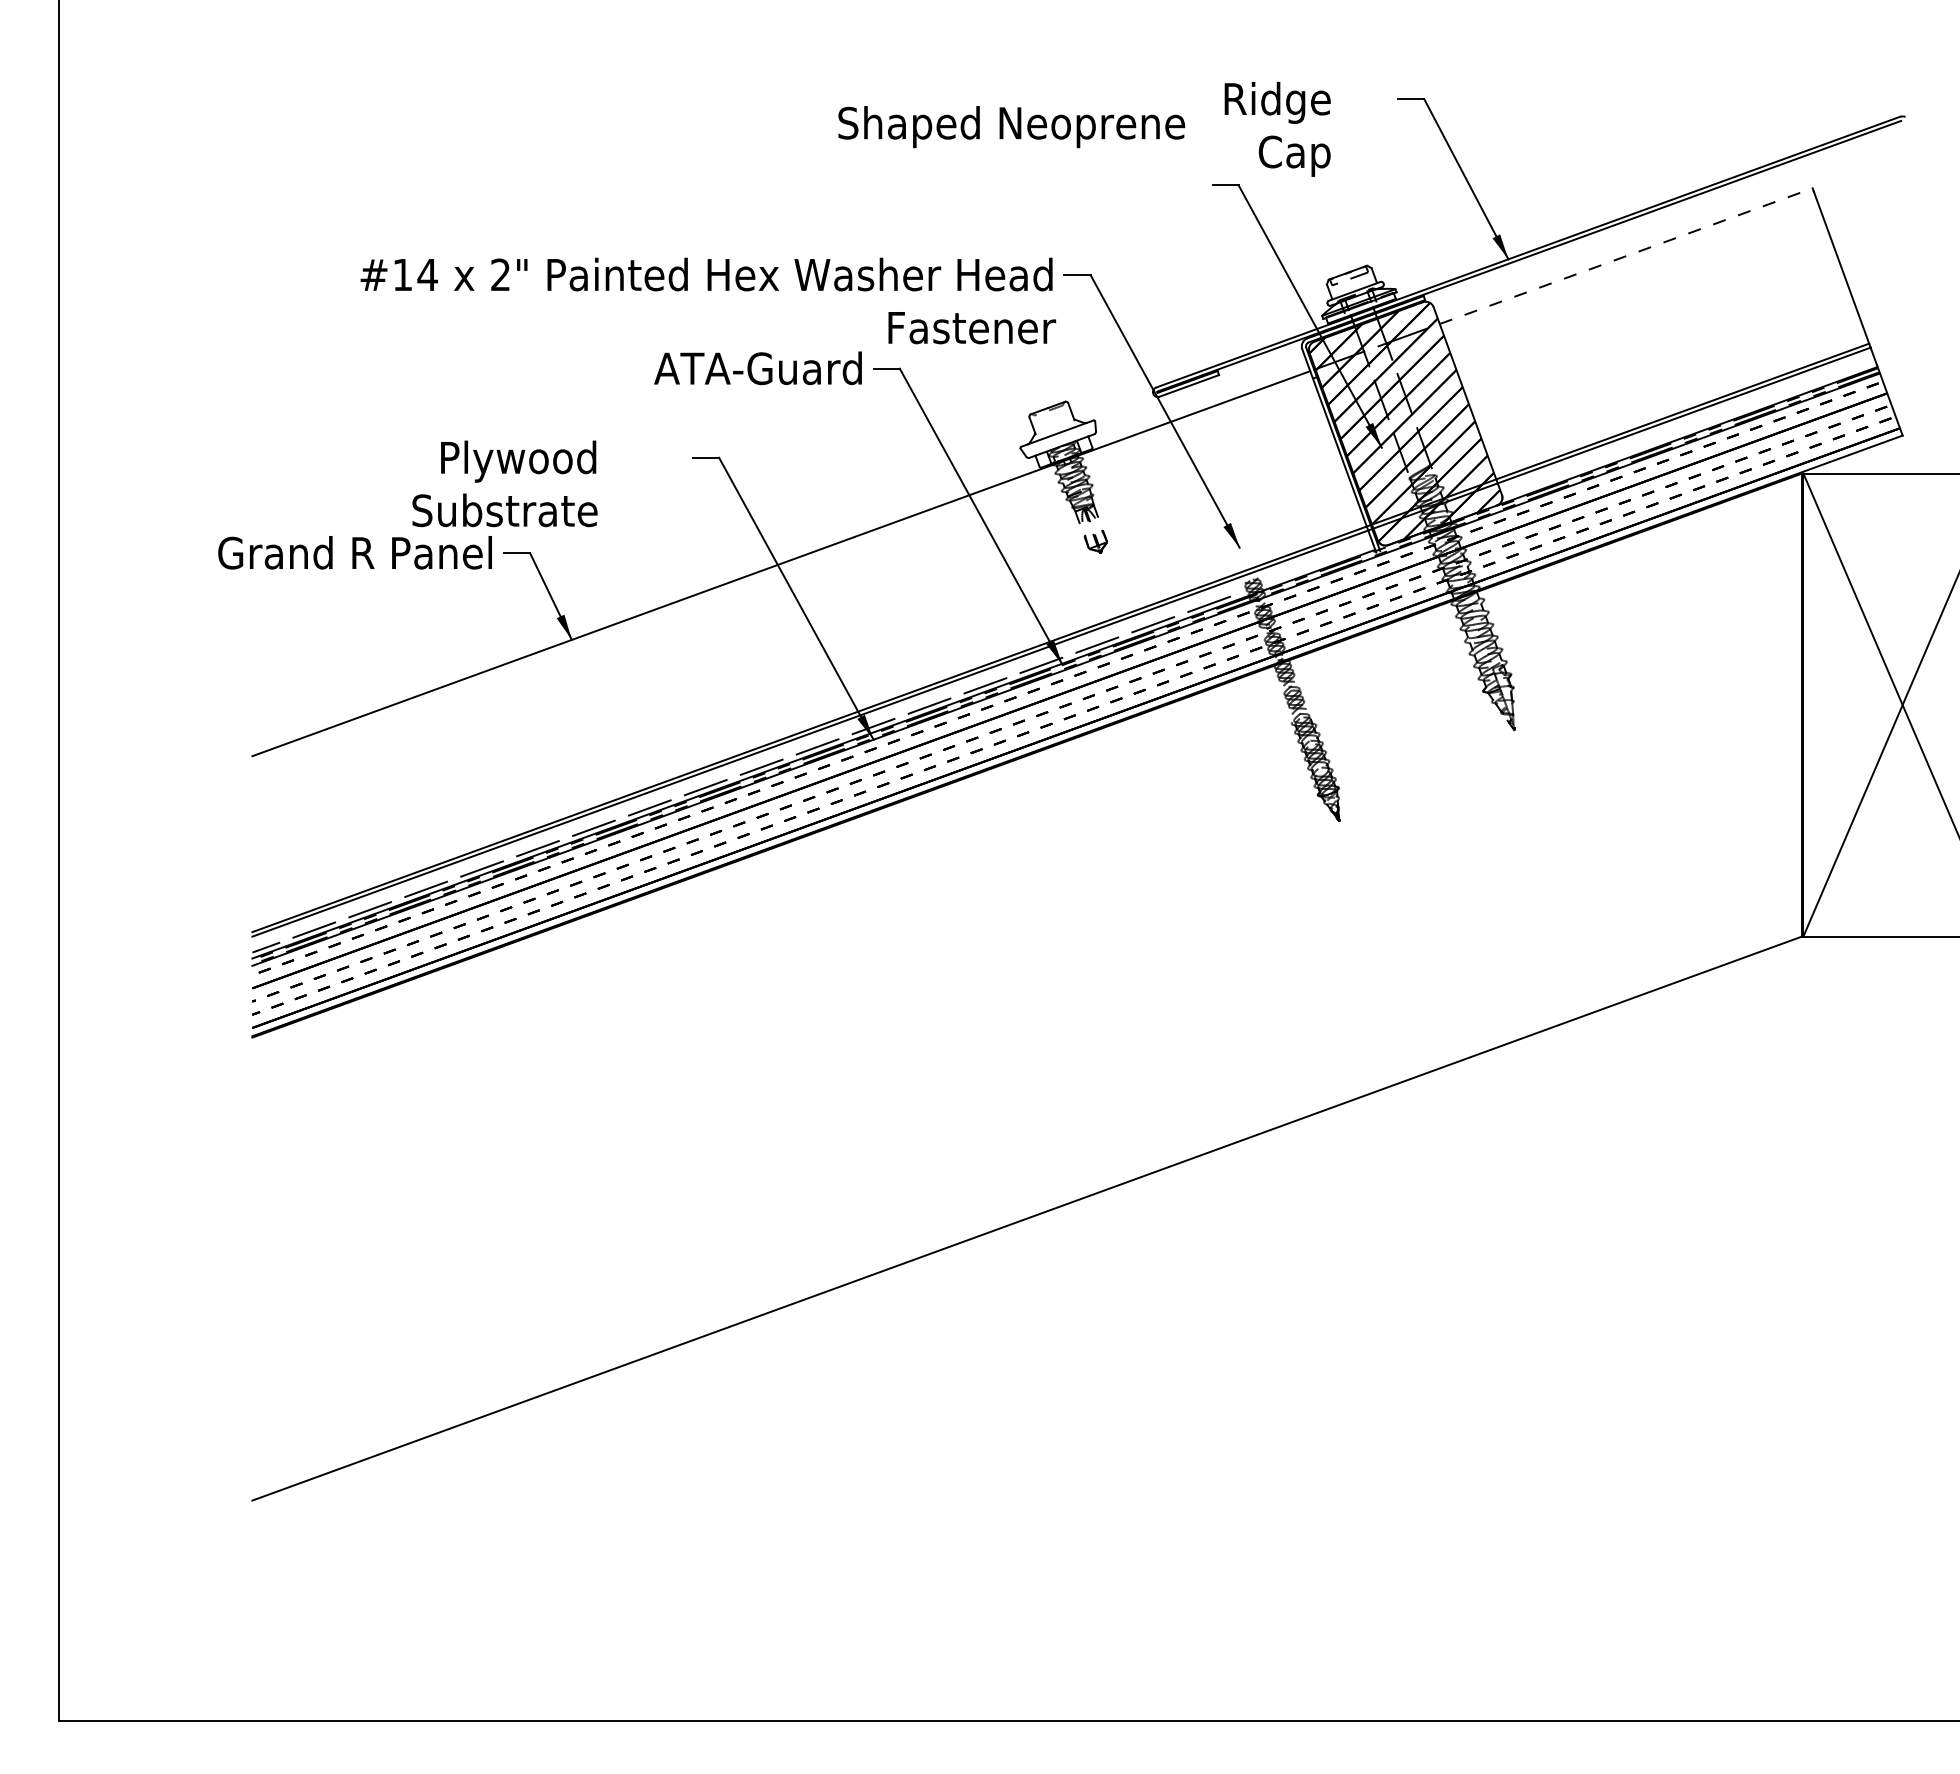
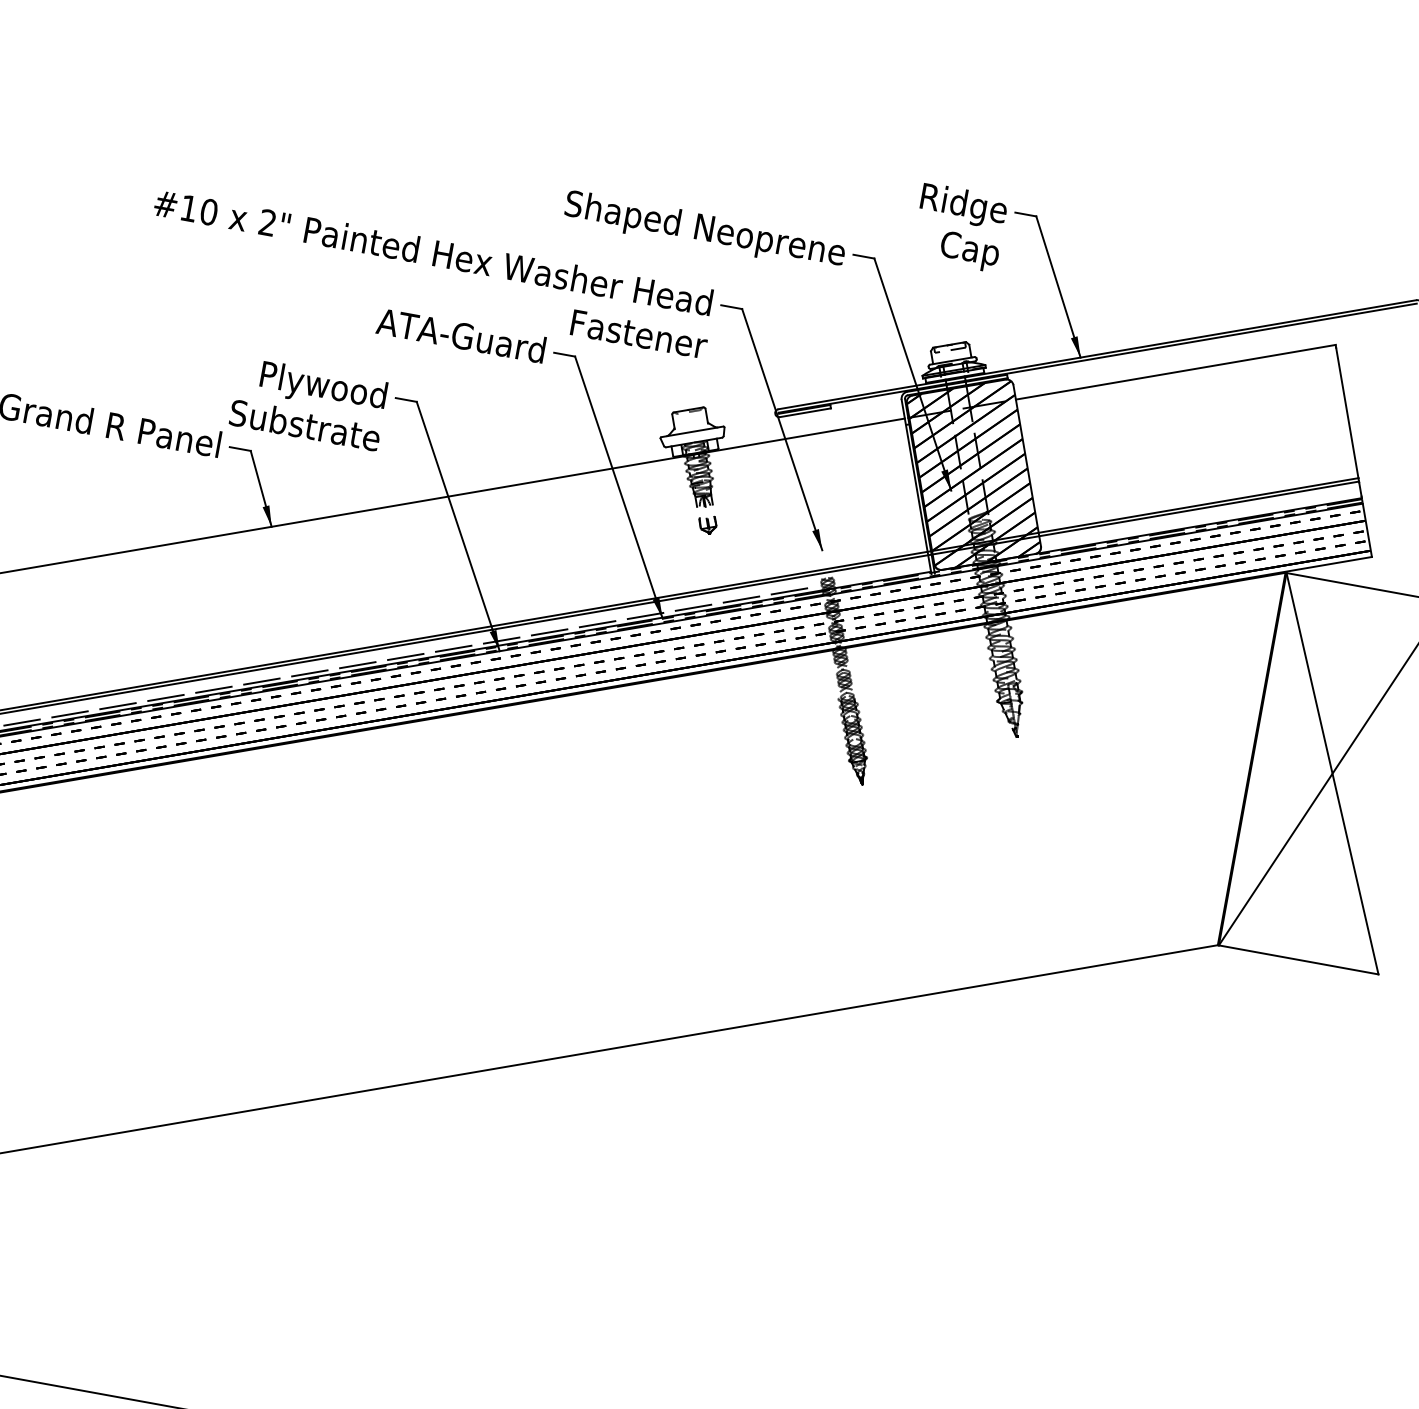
text: (1011, 127) -> (704, 231), moved
text: (1277, 129) -> (959, 227), moved
line: (1626, 256) -> (1175, 372), dashed -> solid
text: (427, 274) -> (208, 211), #14 -> #10
text: (504, 483) -> (308, 403), moved

